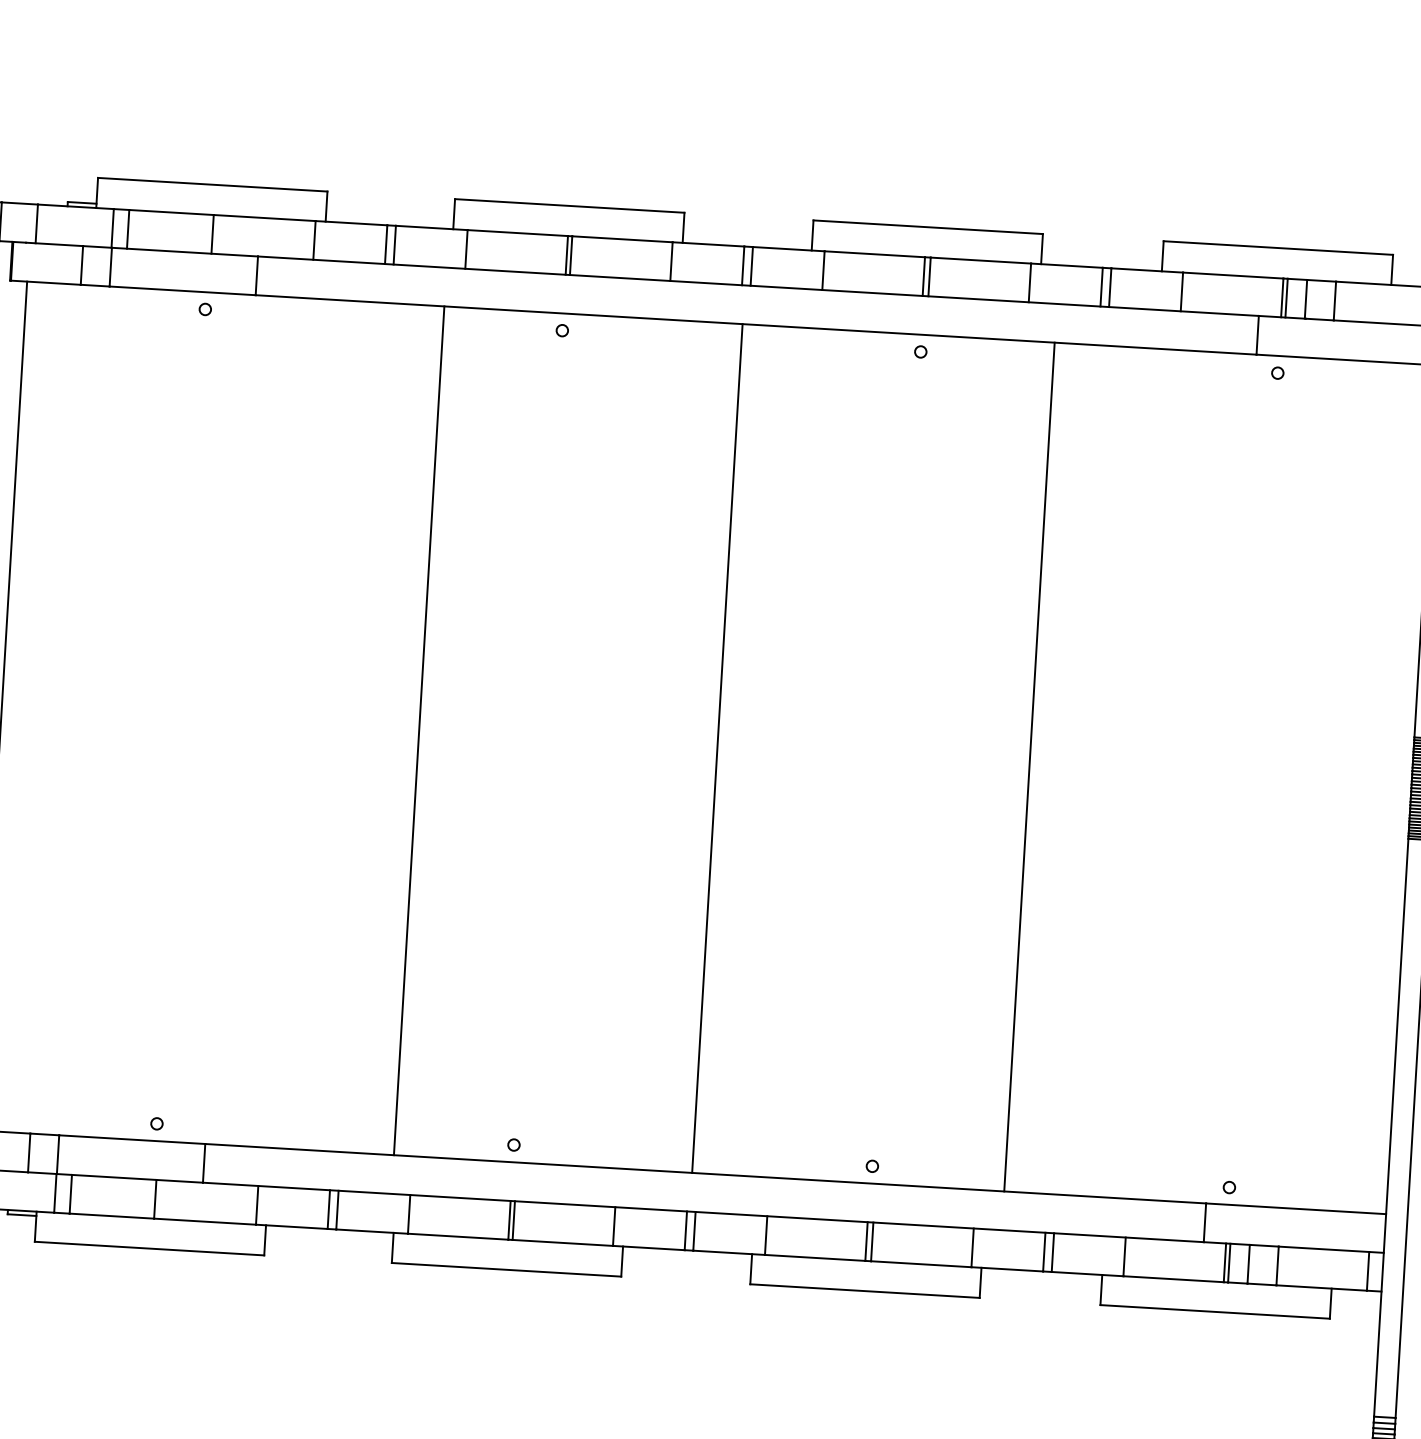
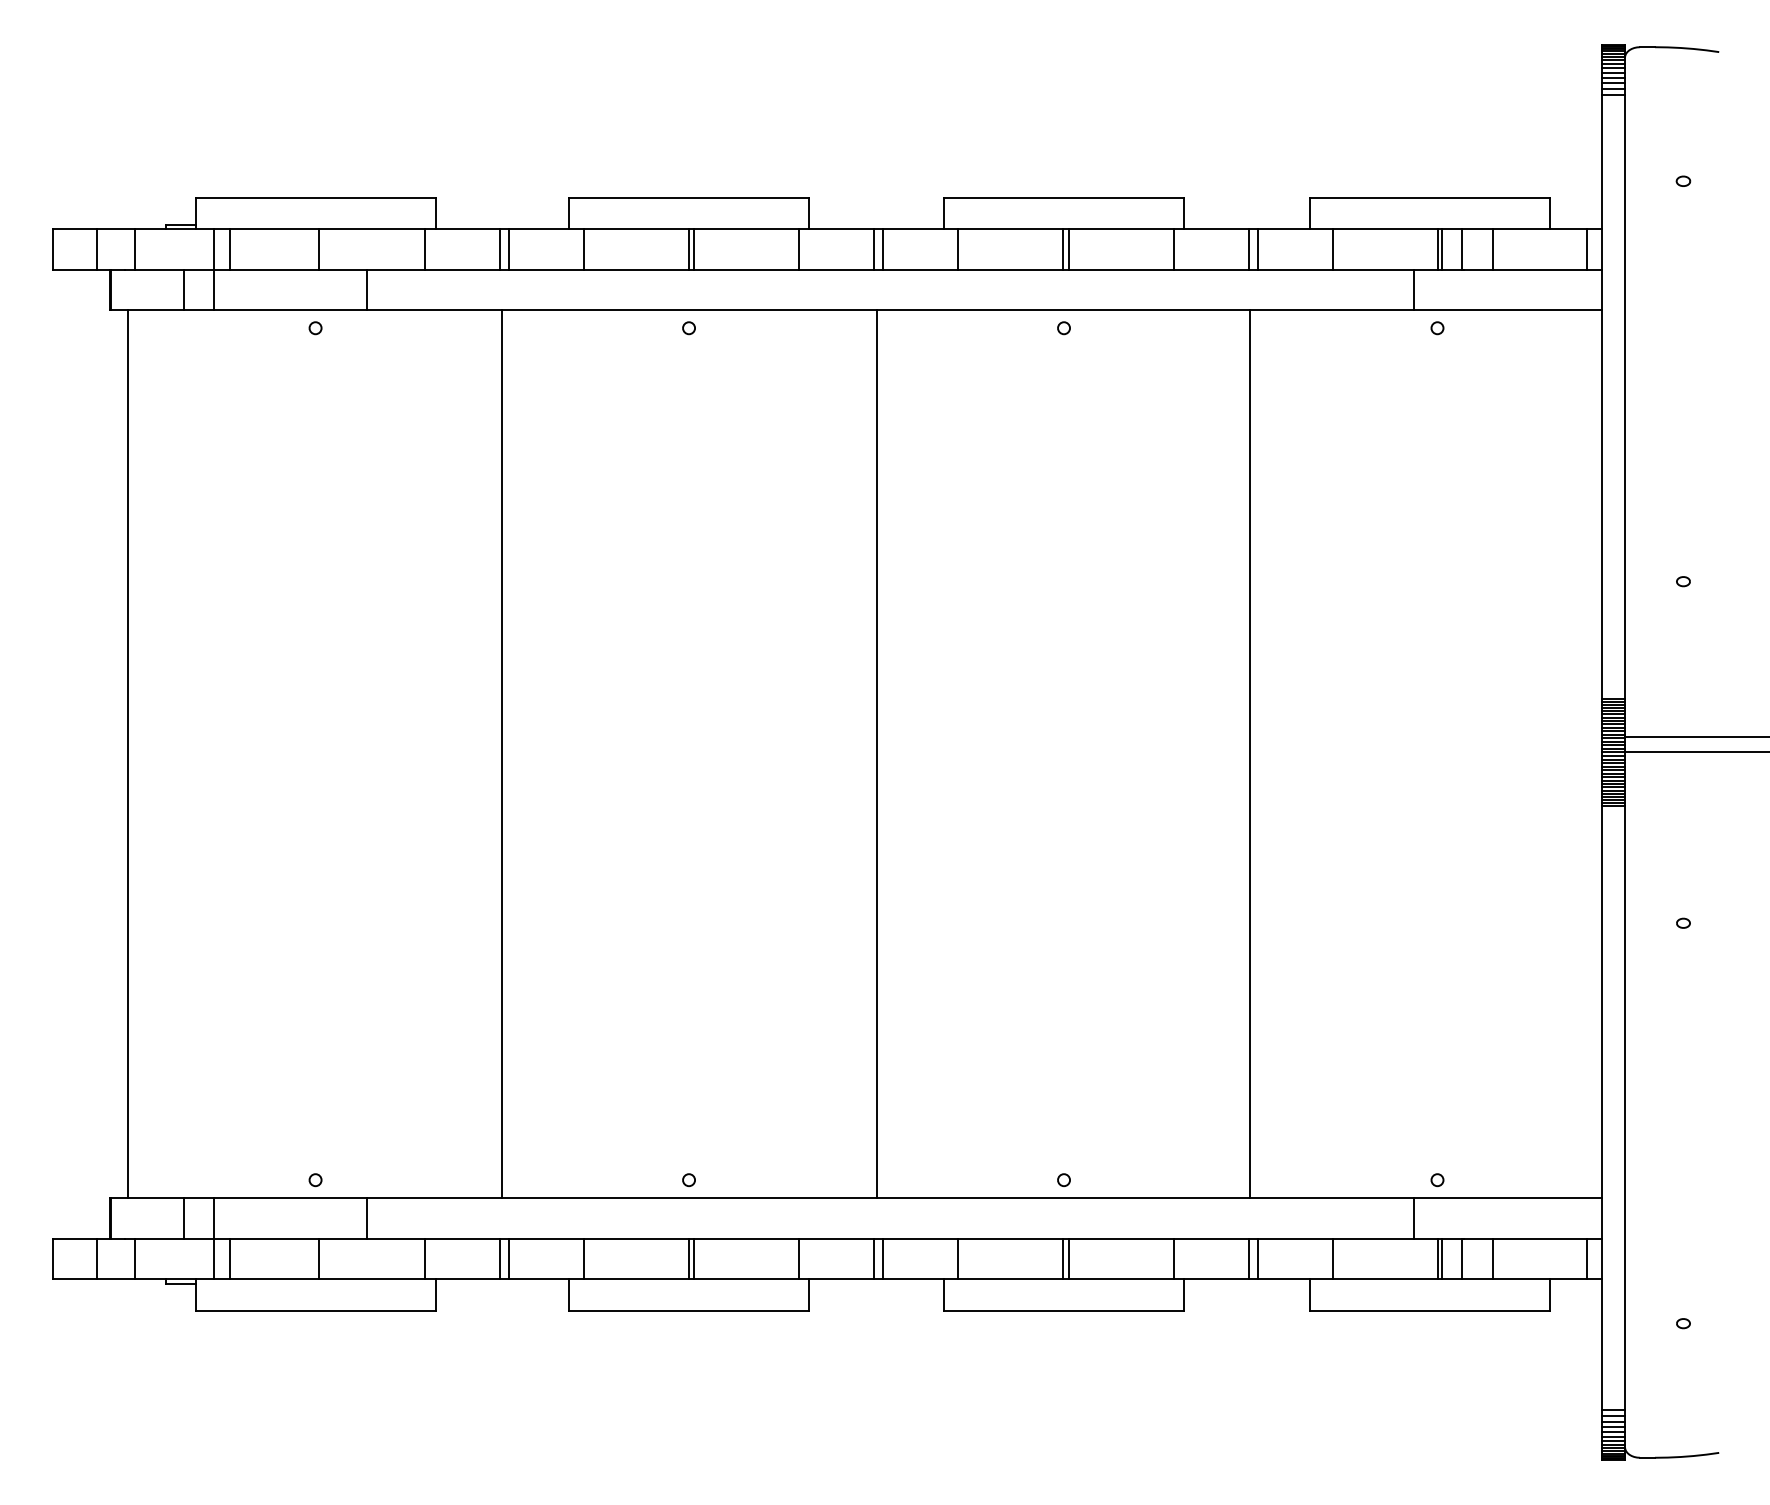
line: (419, 731) -> (501, 754), moved
line: (1029, 767) -> (1250, 754), moved

